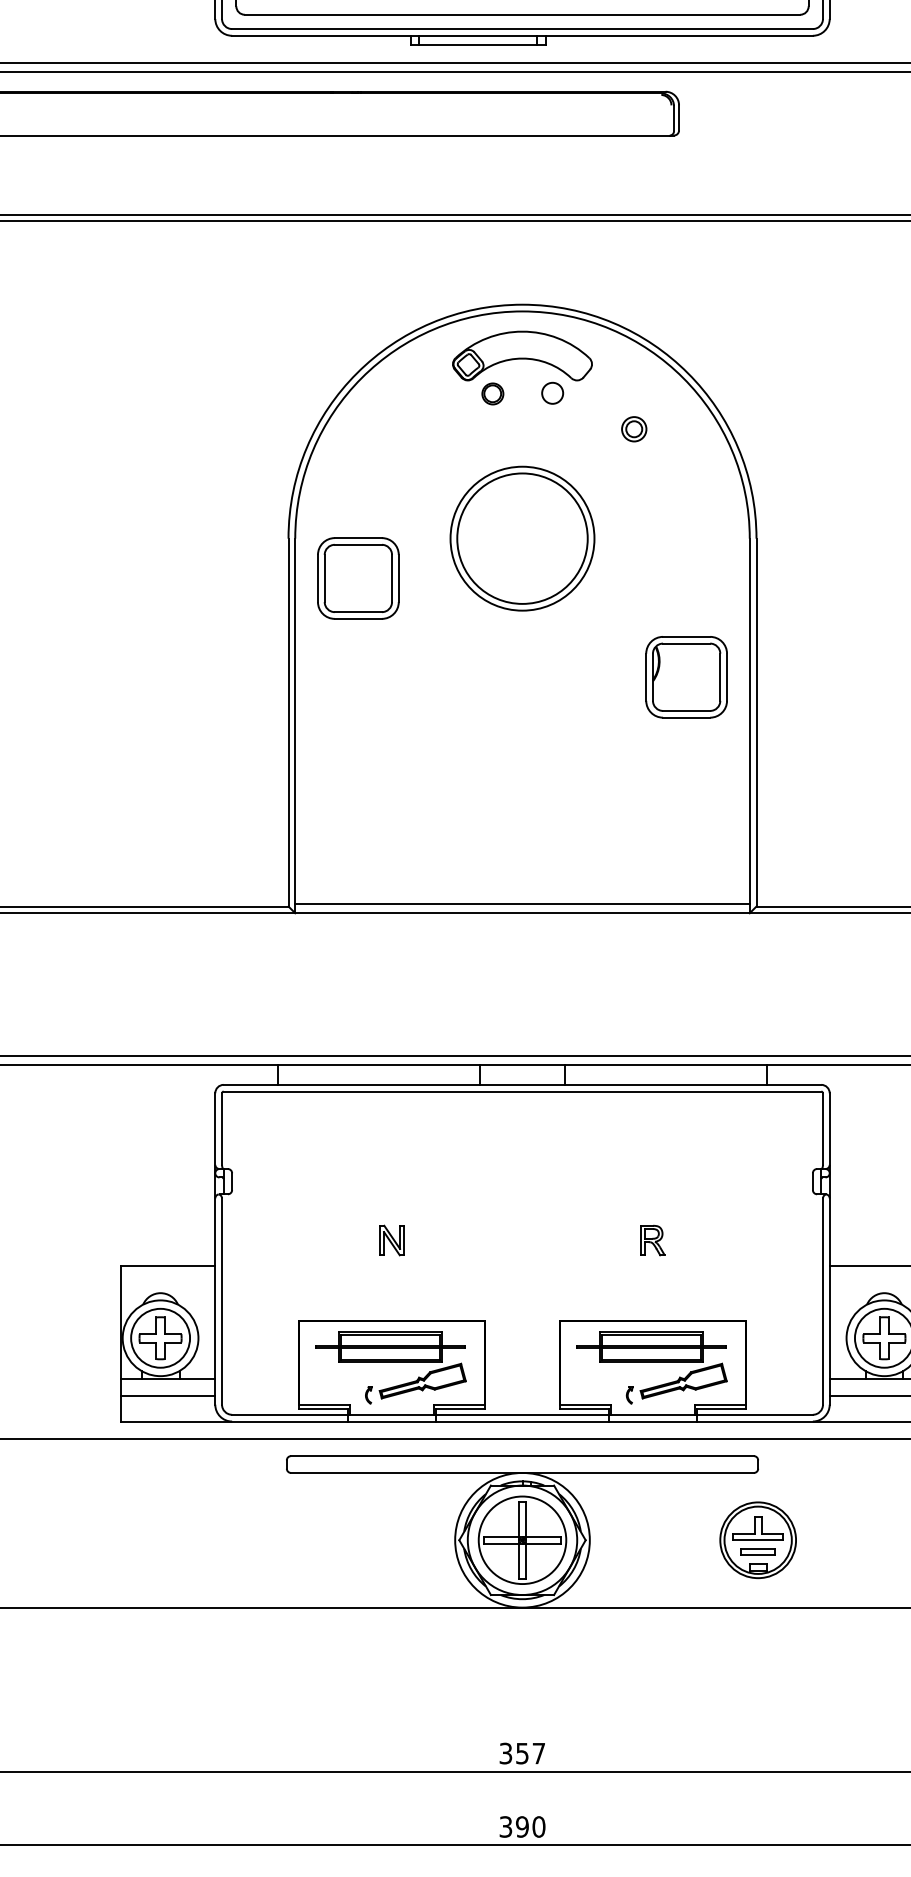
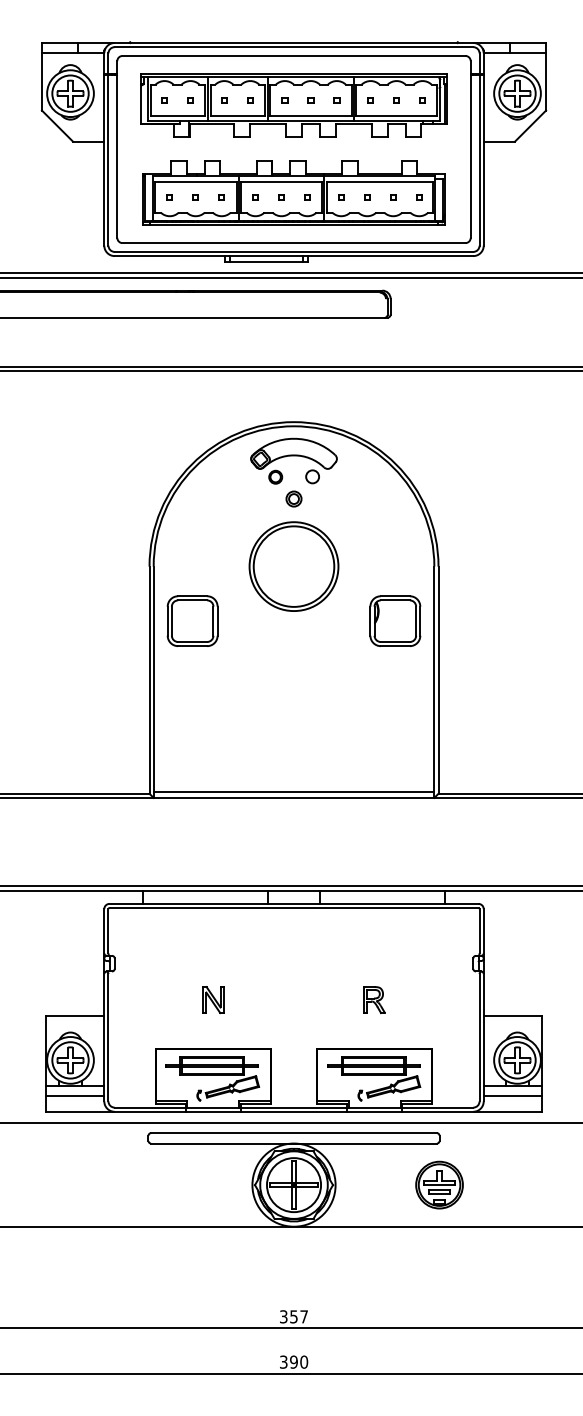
part: (633, 428) -> (293, 498), moved
part: (358, 577) -> (192, 620), moved
part: (686, 676) -> (395, 620), moved
part: (392, 1239) -> (213, 999), size x1.43
part: (652, 1239) -> (374, 999), size x1.43

